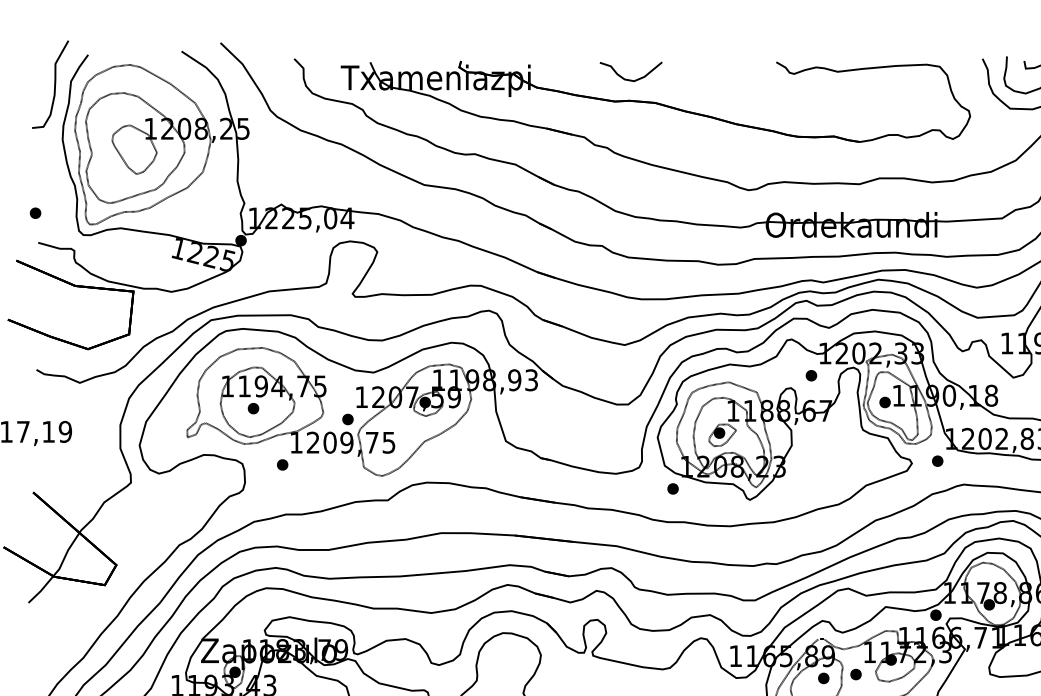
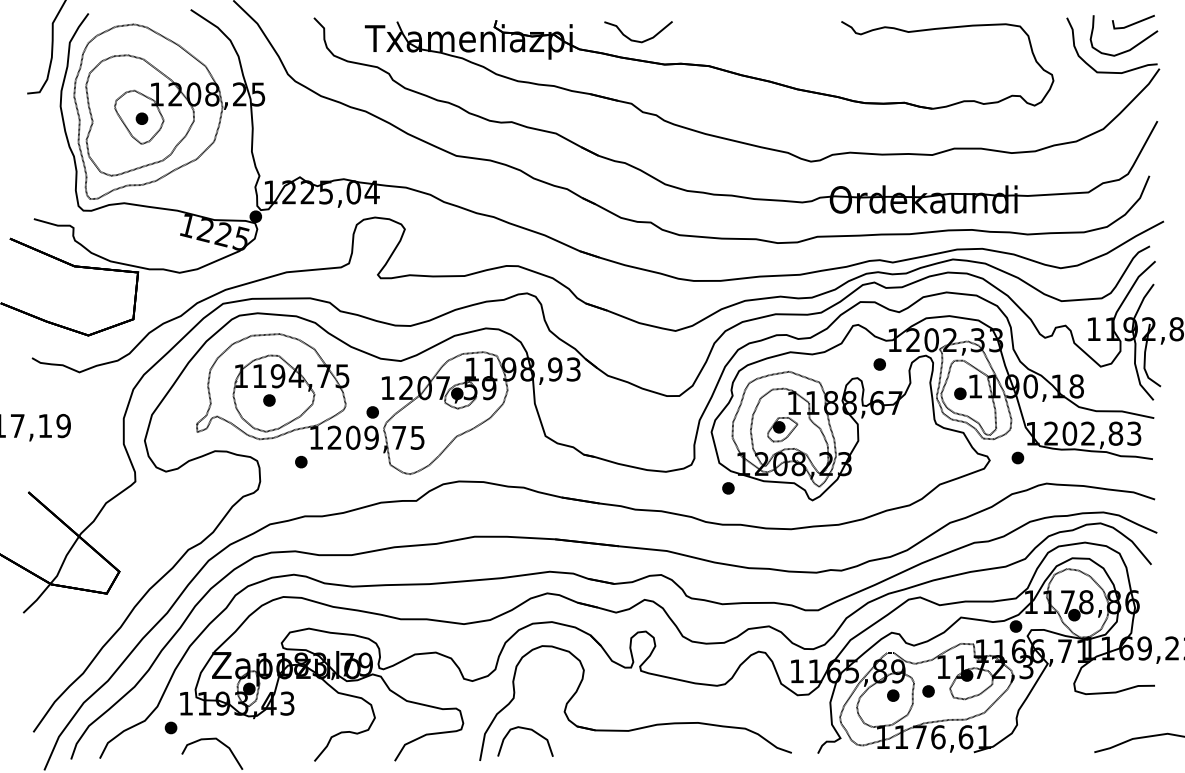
curve: (631, 79) -> (638, 40), moved
part: (35, 212) -> (141, 118), moved

